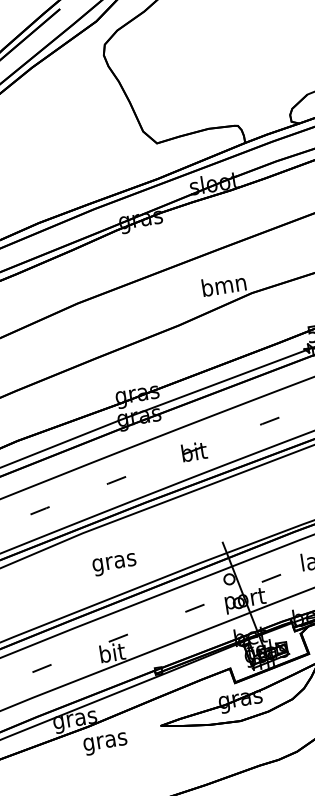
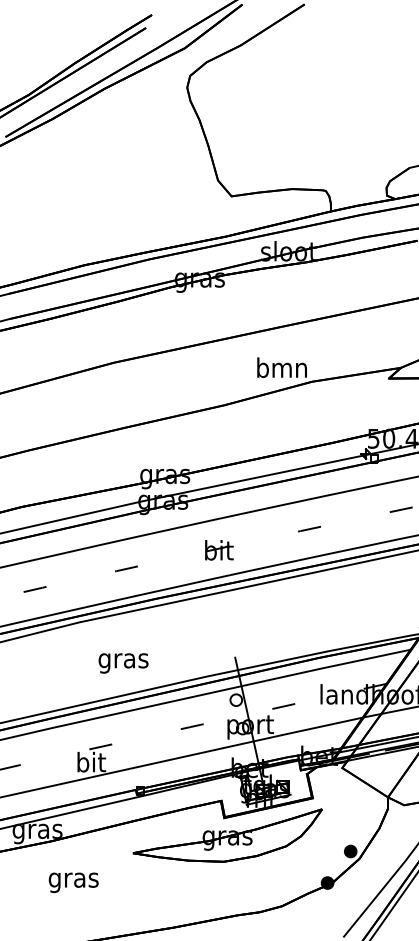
text: (114, 564) -> (123, 663), moved
text: (105, 743) -> (73, 882), moved

